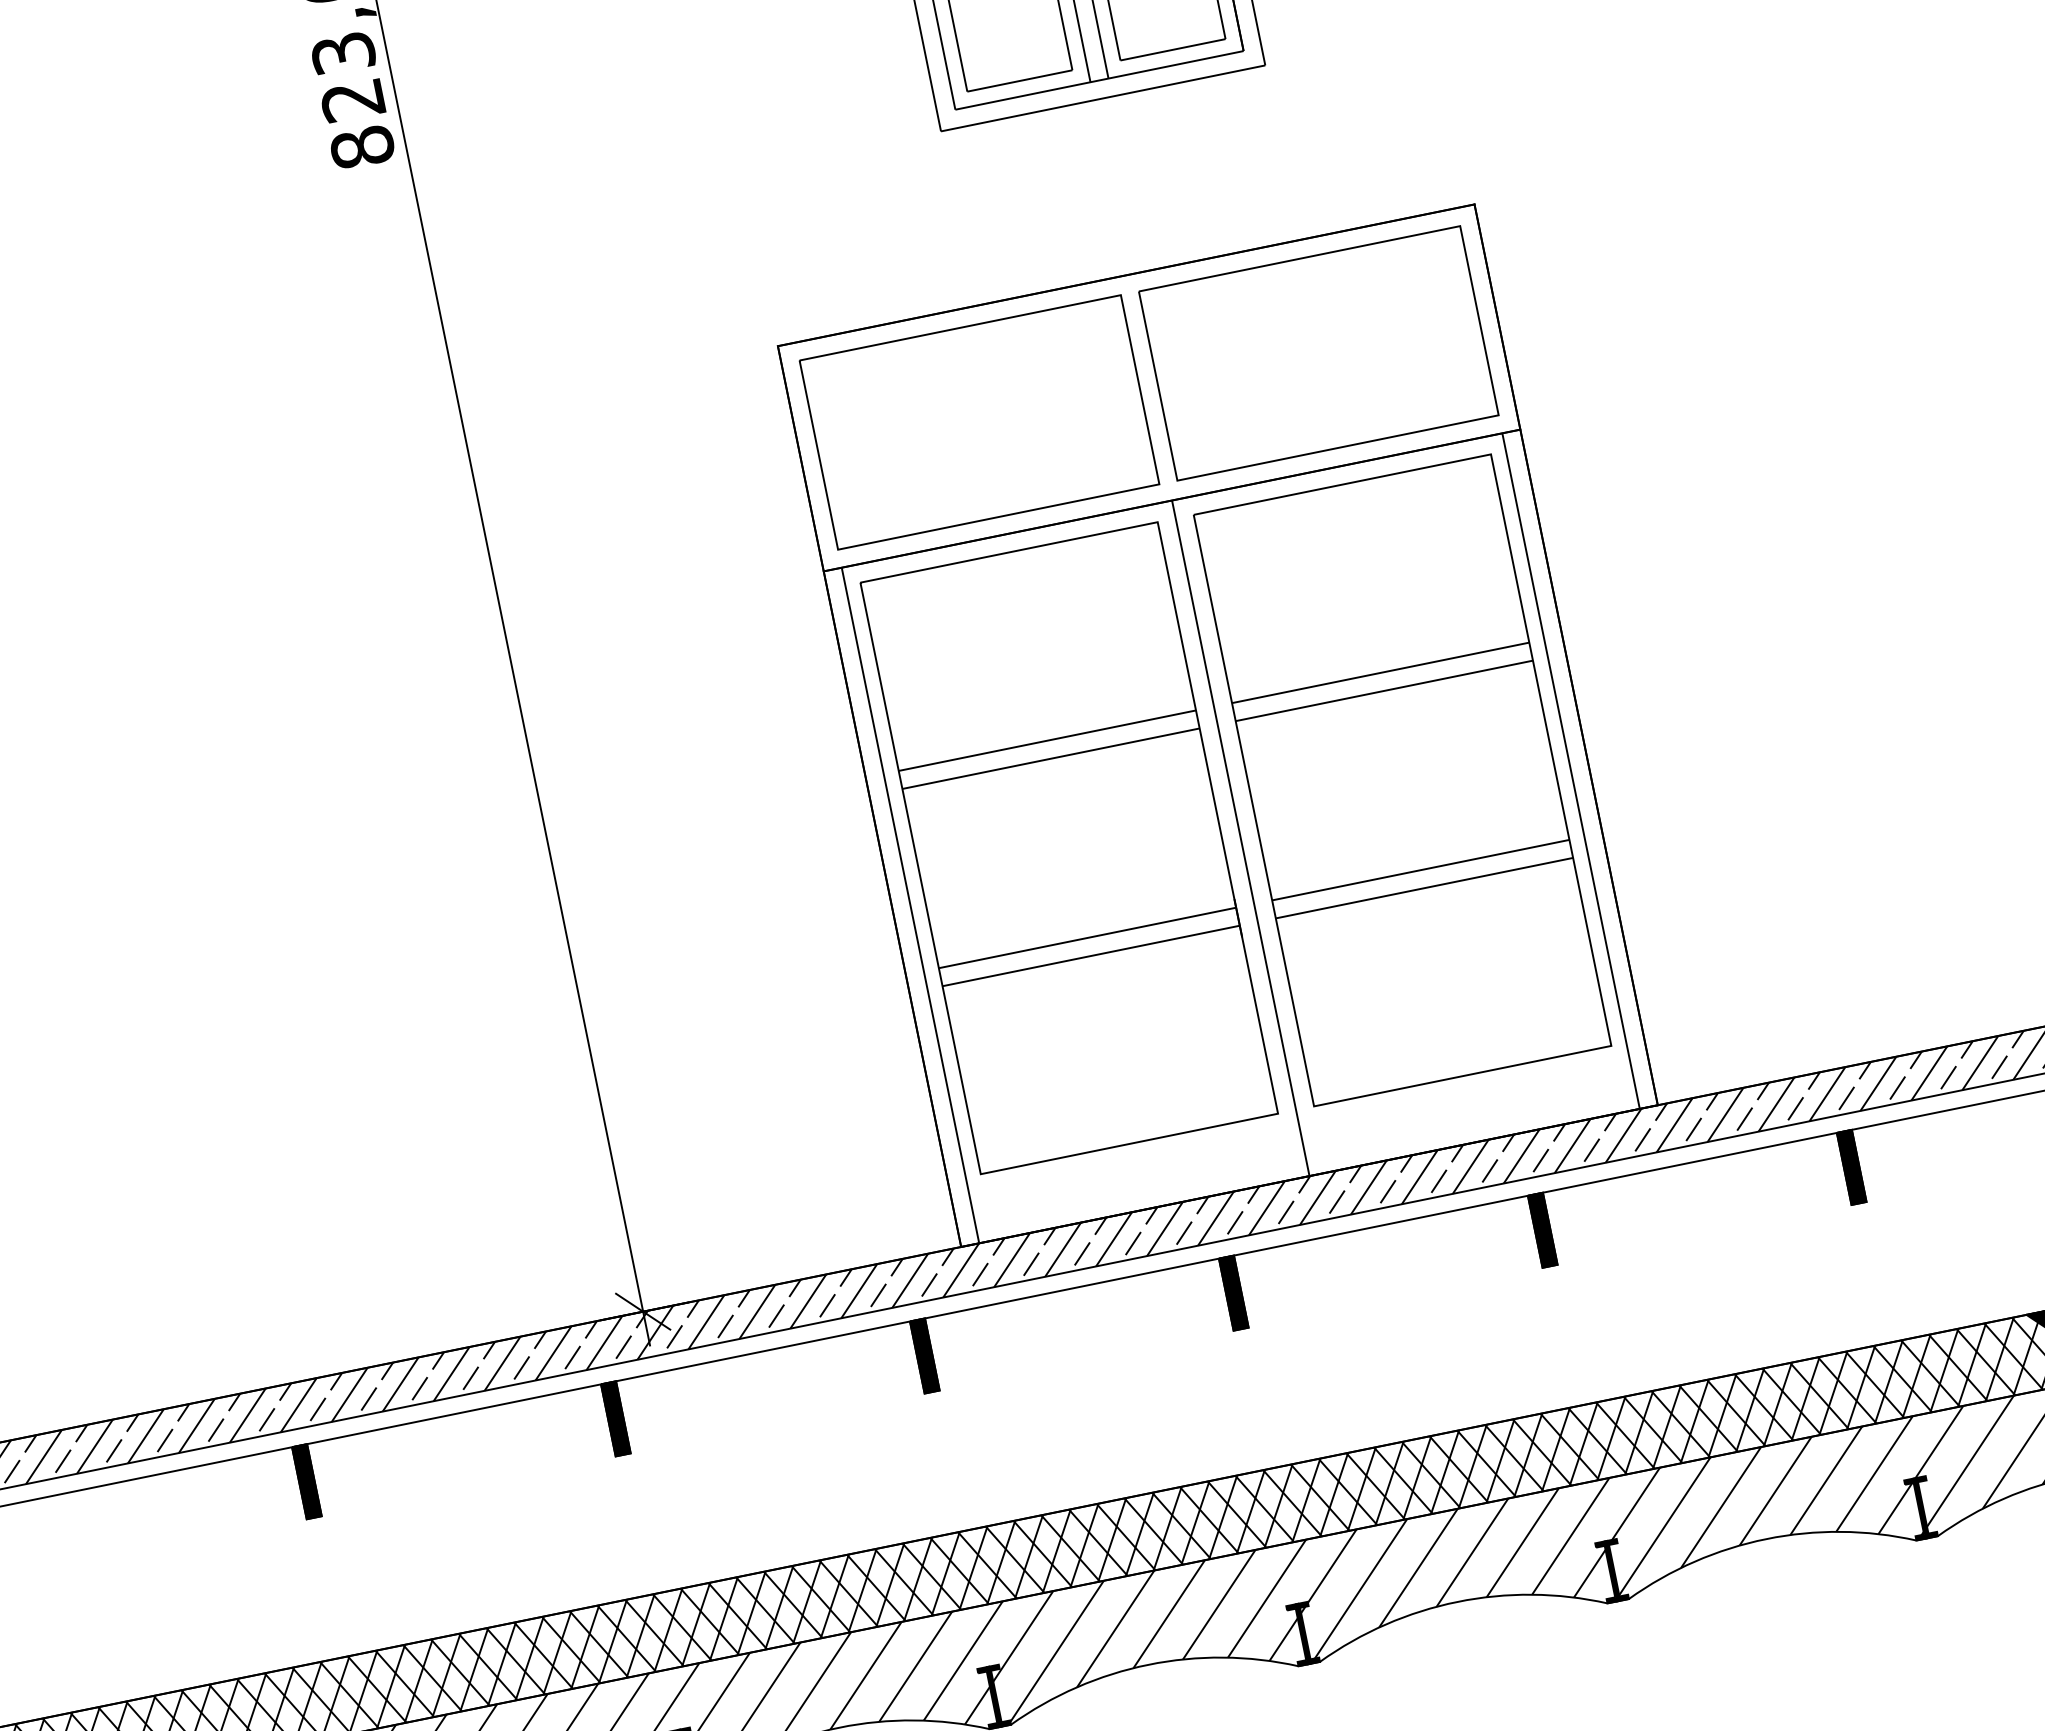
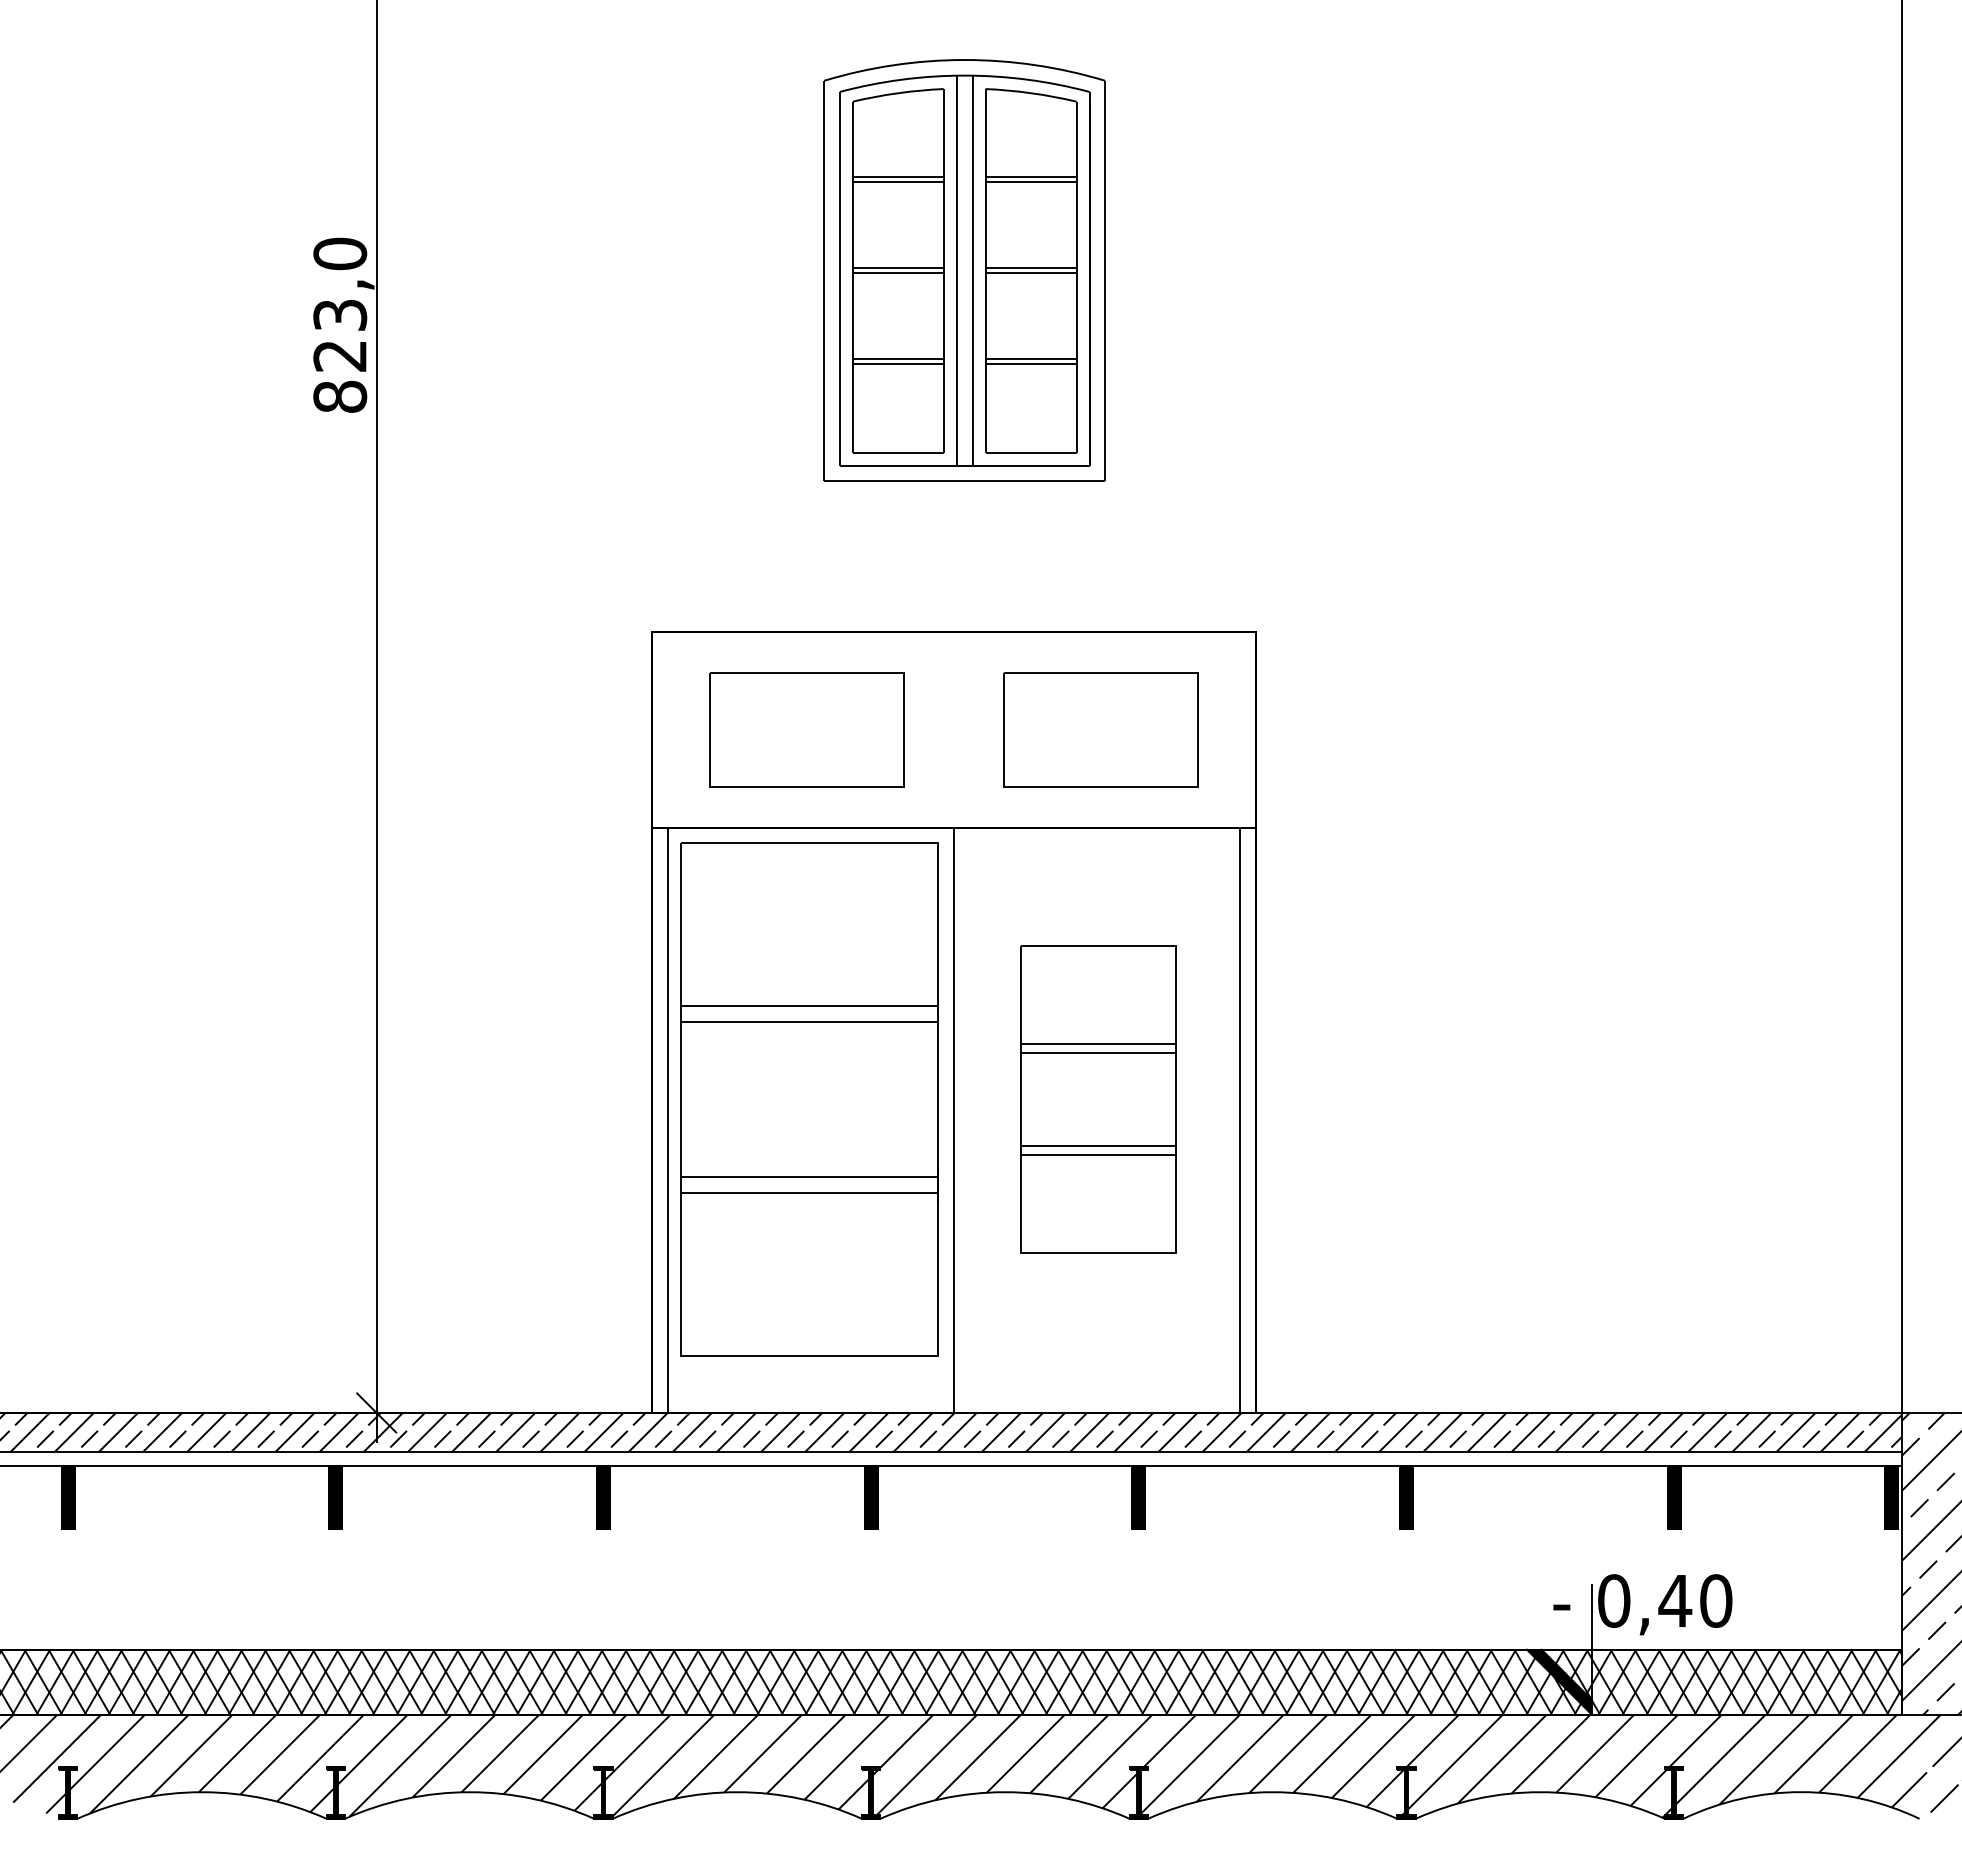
part: (1318, 352) -> (1100, 729), size x0.7
part: (978, 421) -> (806, 729), size x0.7
part: (1402, 780) -> (1098, 1099), size x0.6

